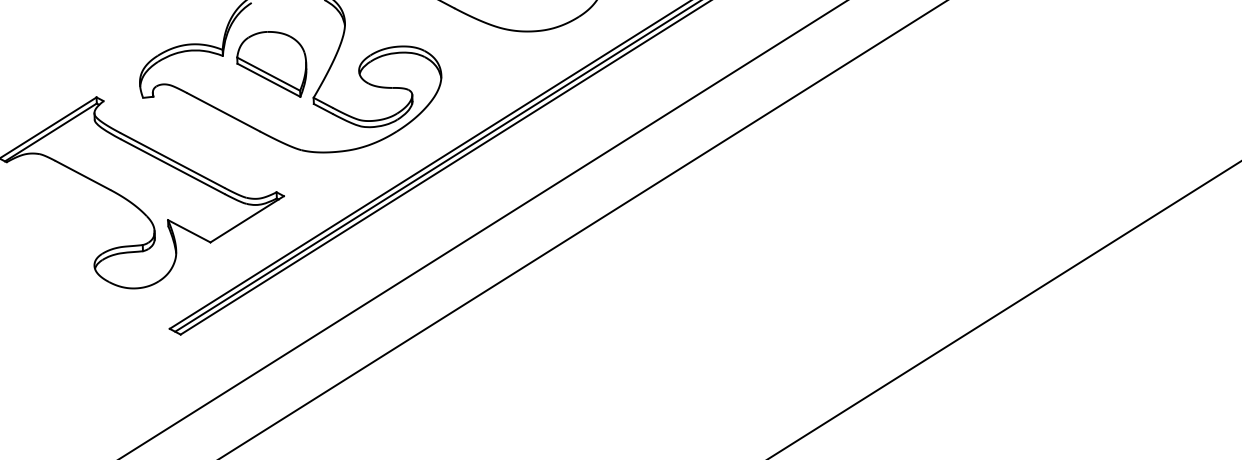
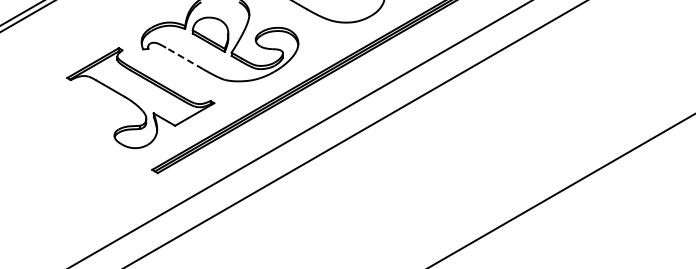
line: (223, 112) -> (184, 58), solid -> dashed

